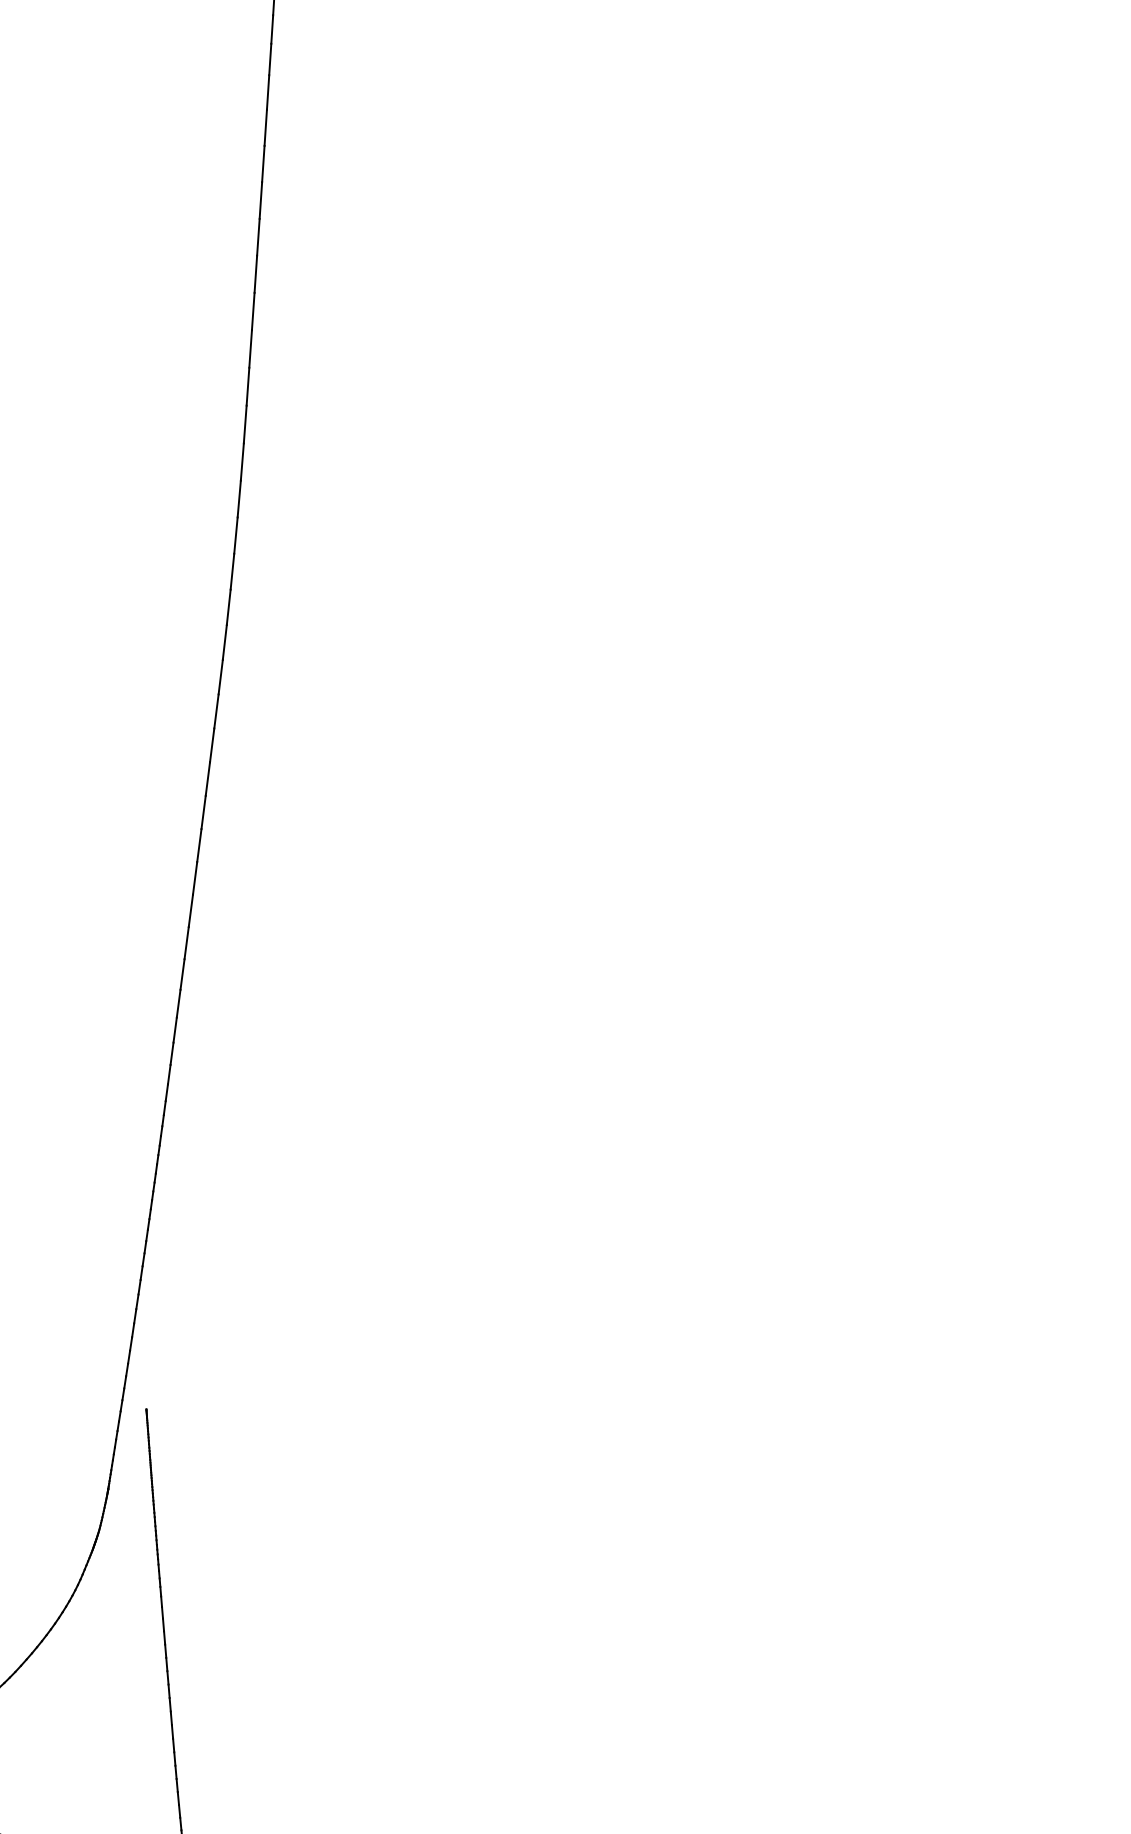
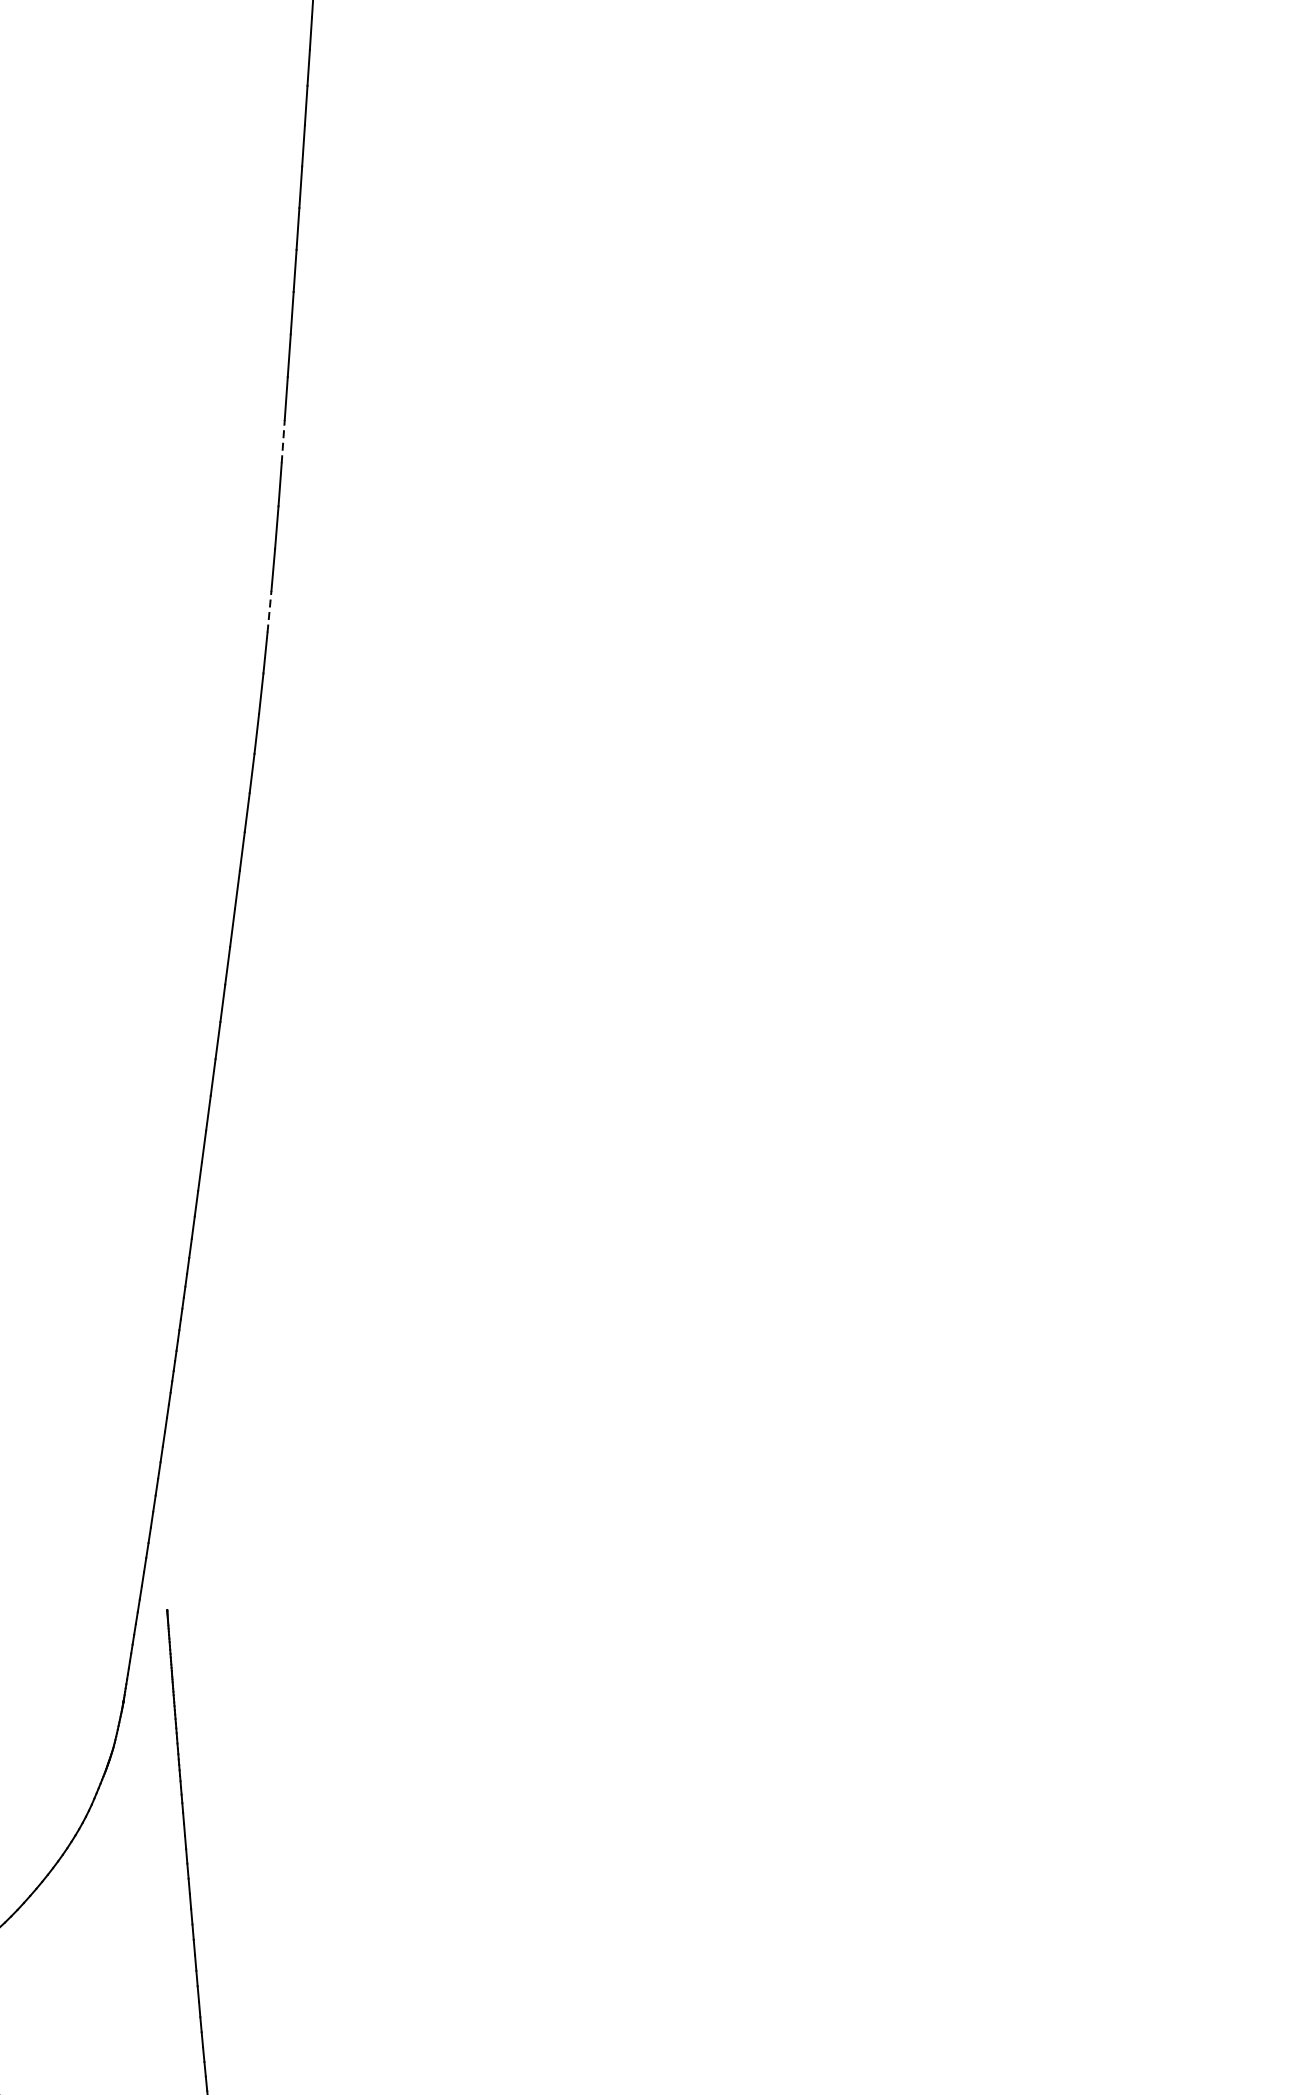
line: (247, 386) -> (282, 441), solid -> dashed
line: (236, 535) -> (270, 611), solid -> dashed

